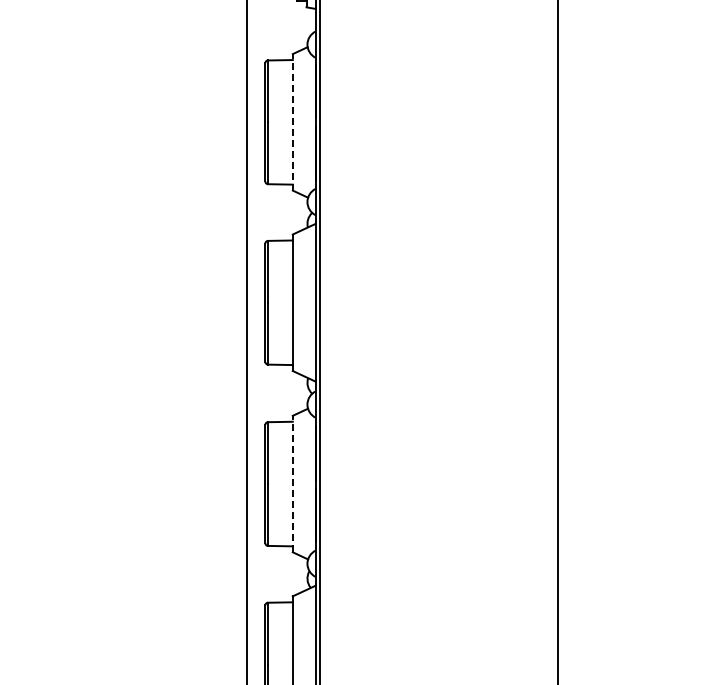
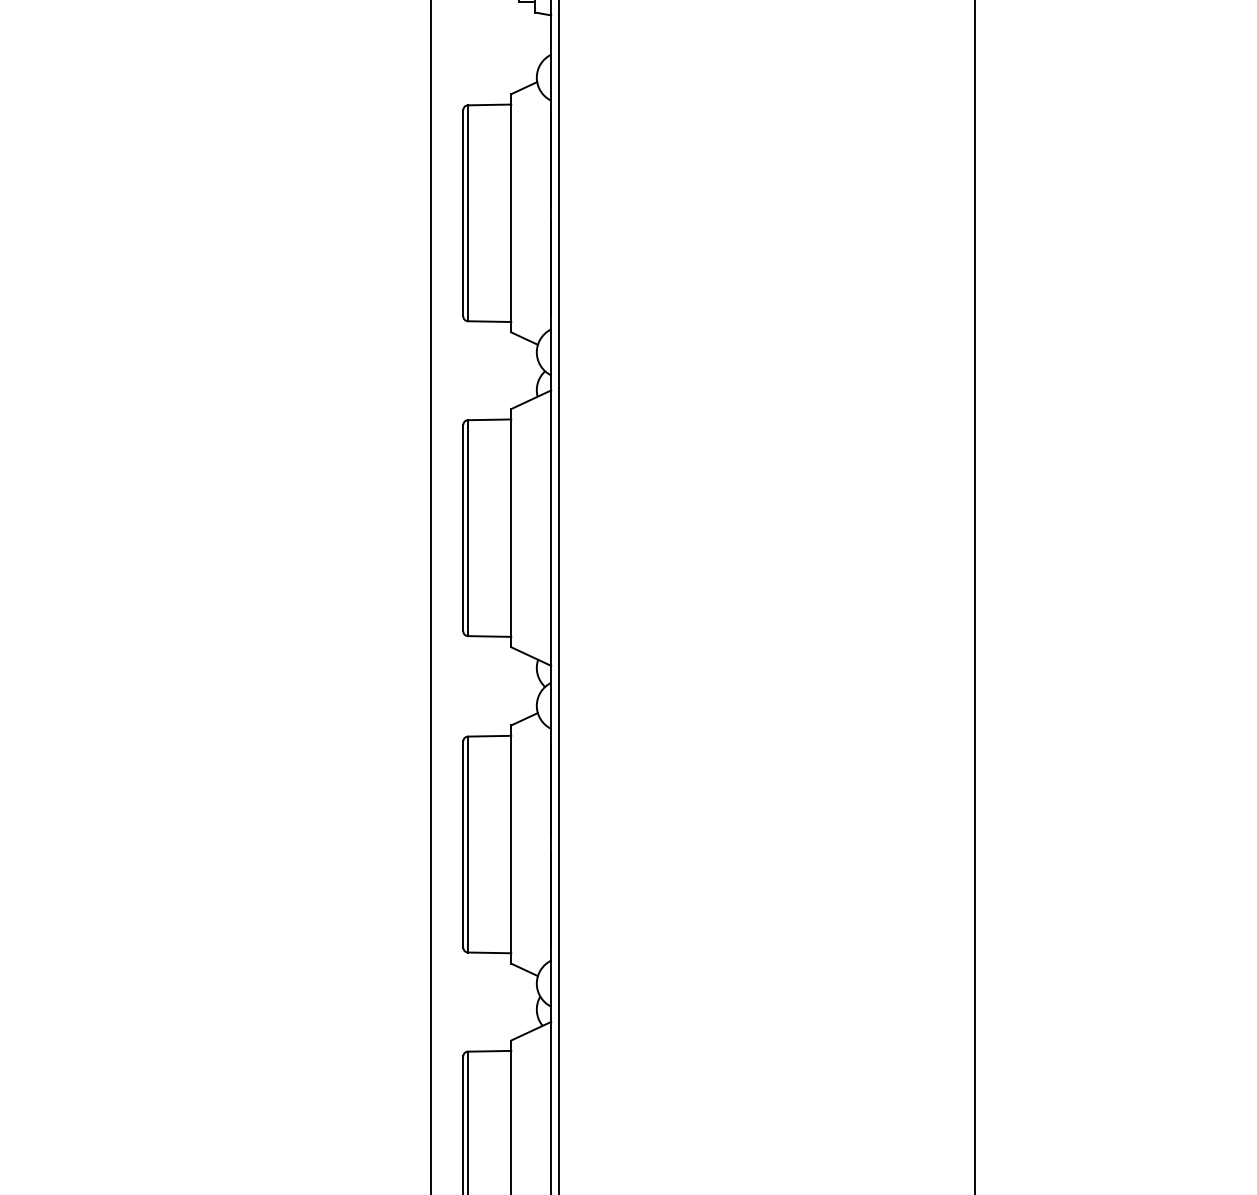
line: (292, 121) -> (510, 211), dashed -> solid
line: (292, 483) -> (510, 843), dashed -> solid

